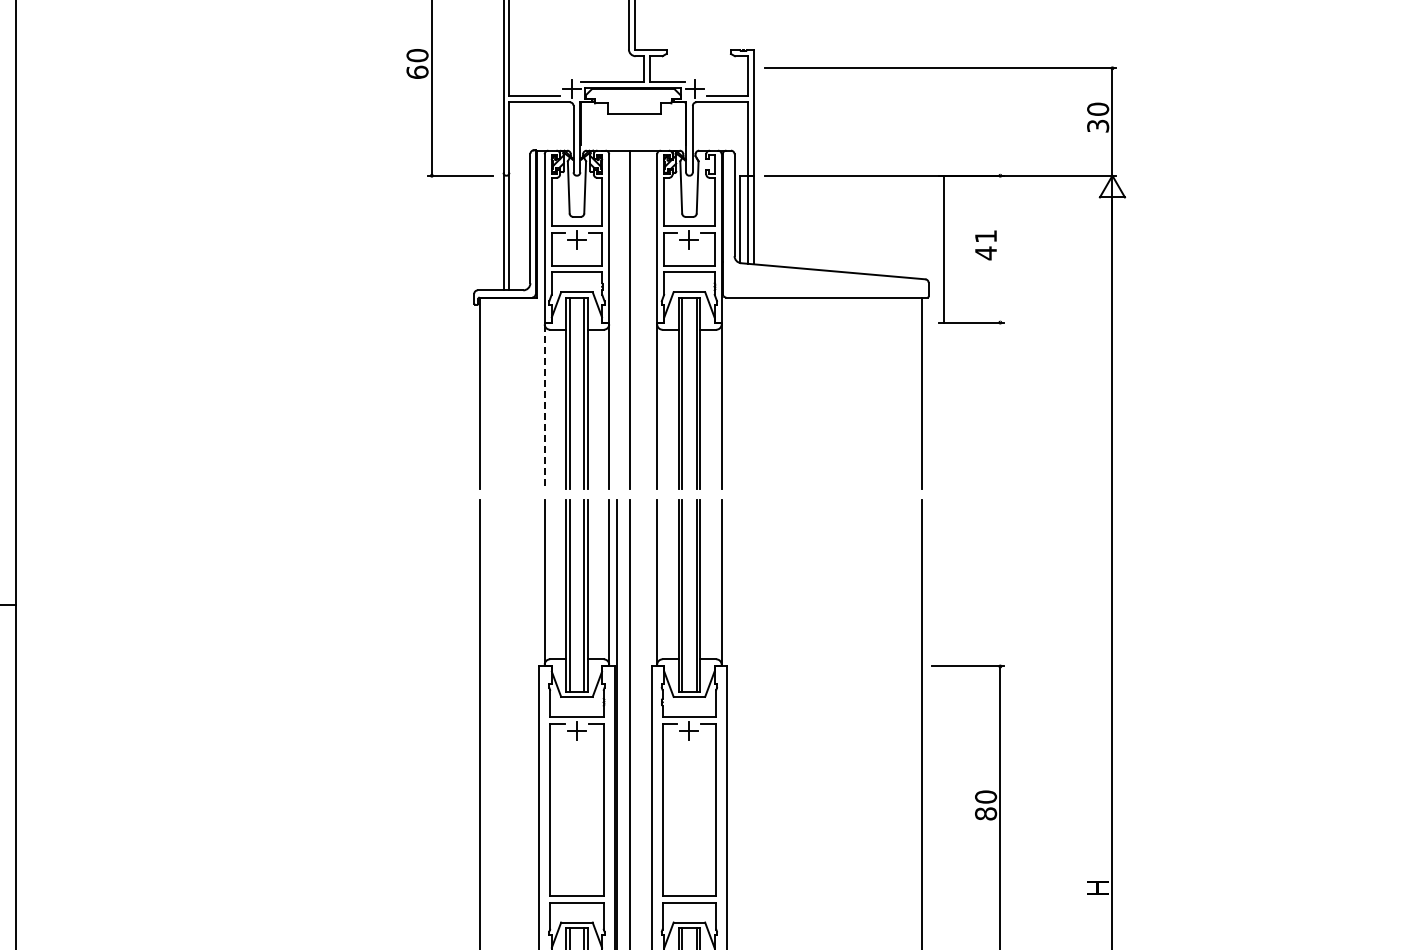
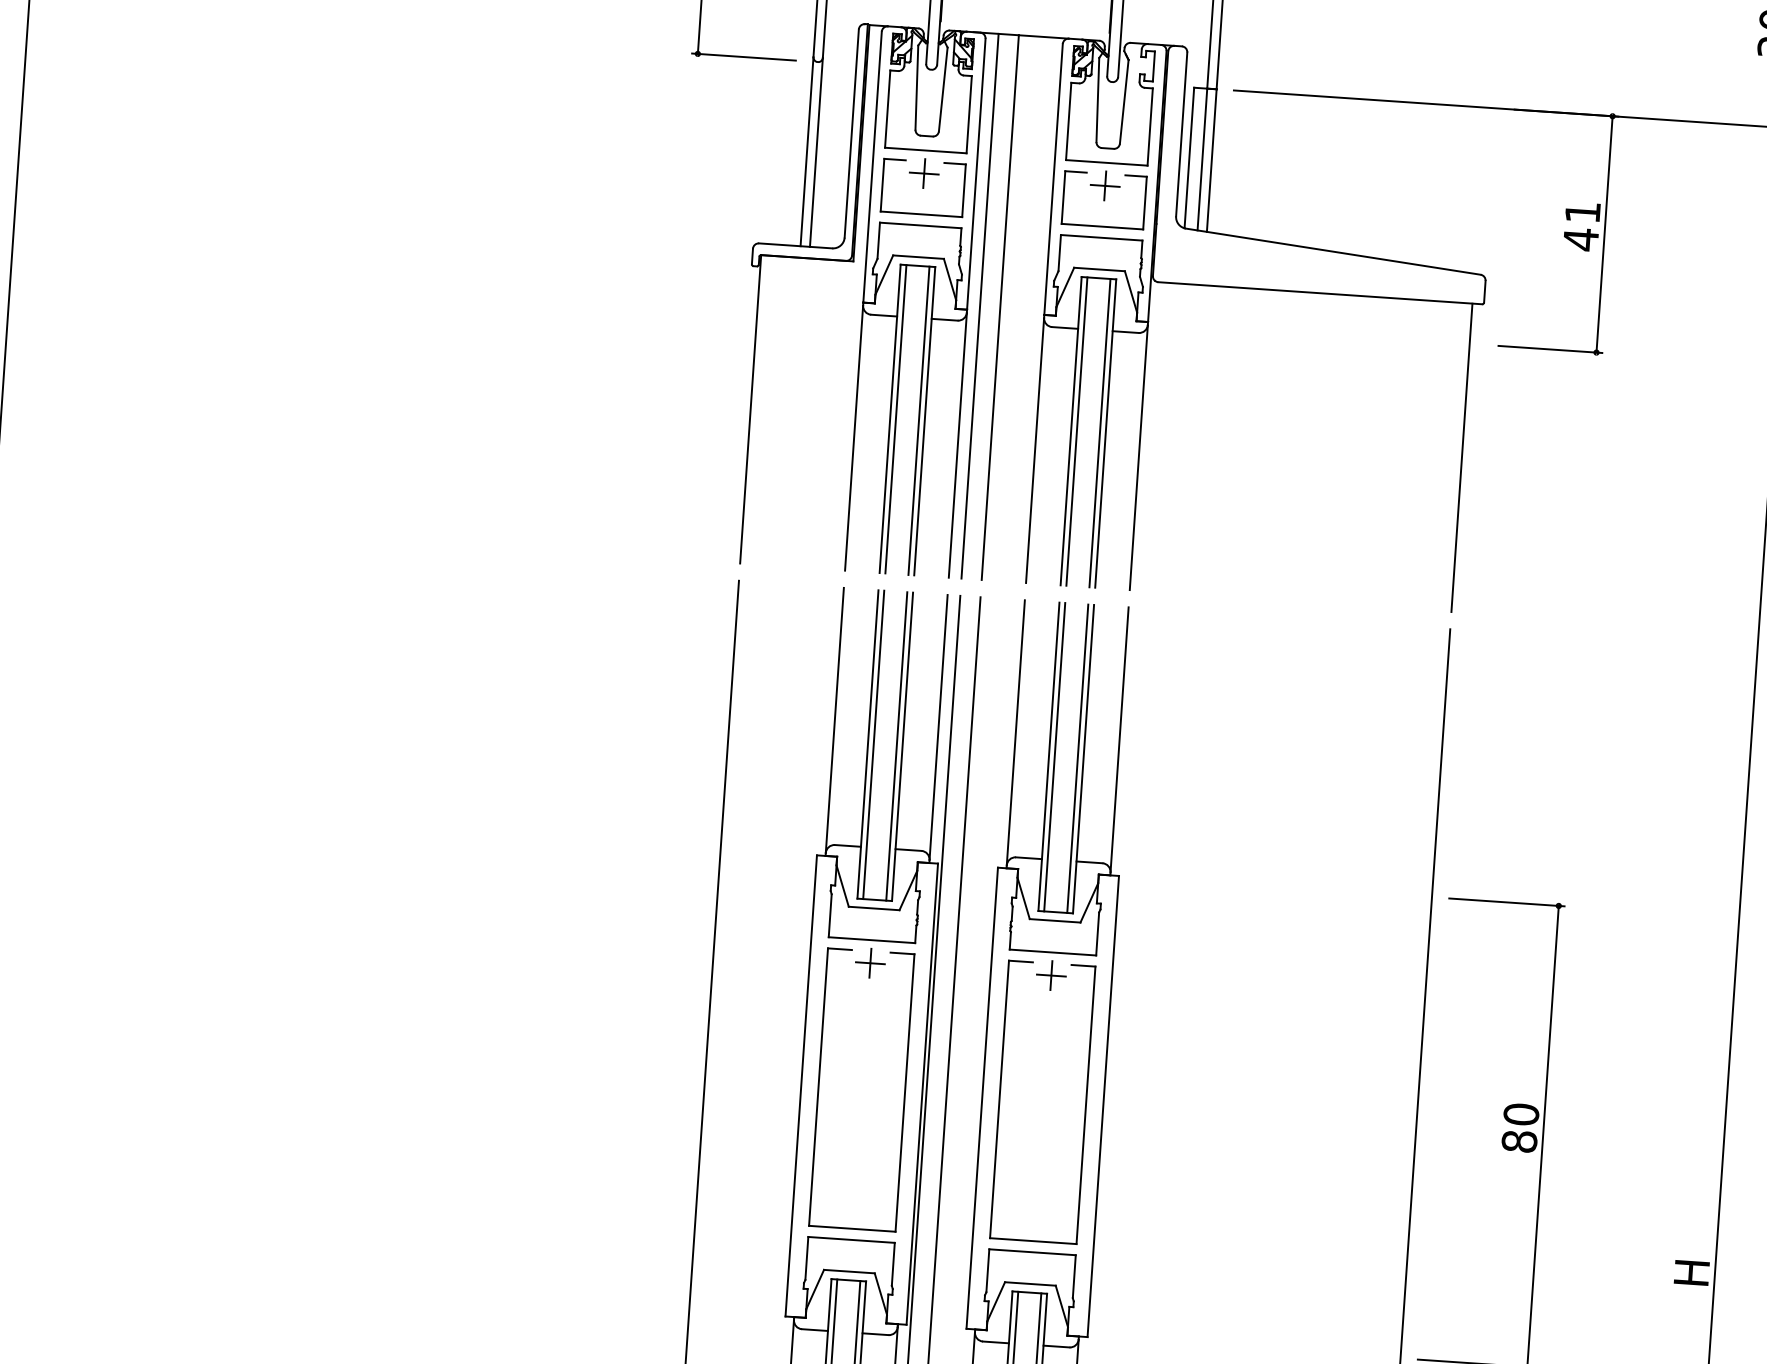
line: (944, 248) -> (1604, 233), moved
line: (617, 319) -> (980, 305), added
line: (544, 407) -> (853, 439), dashed -> solid

